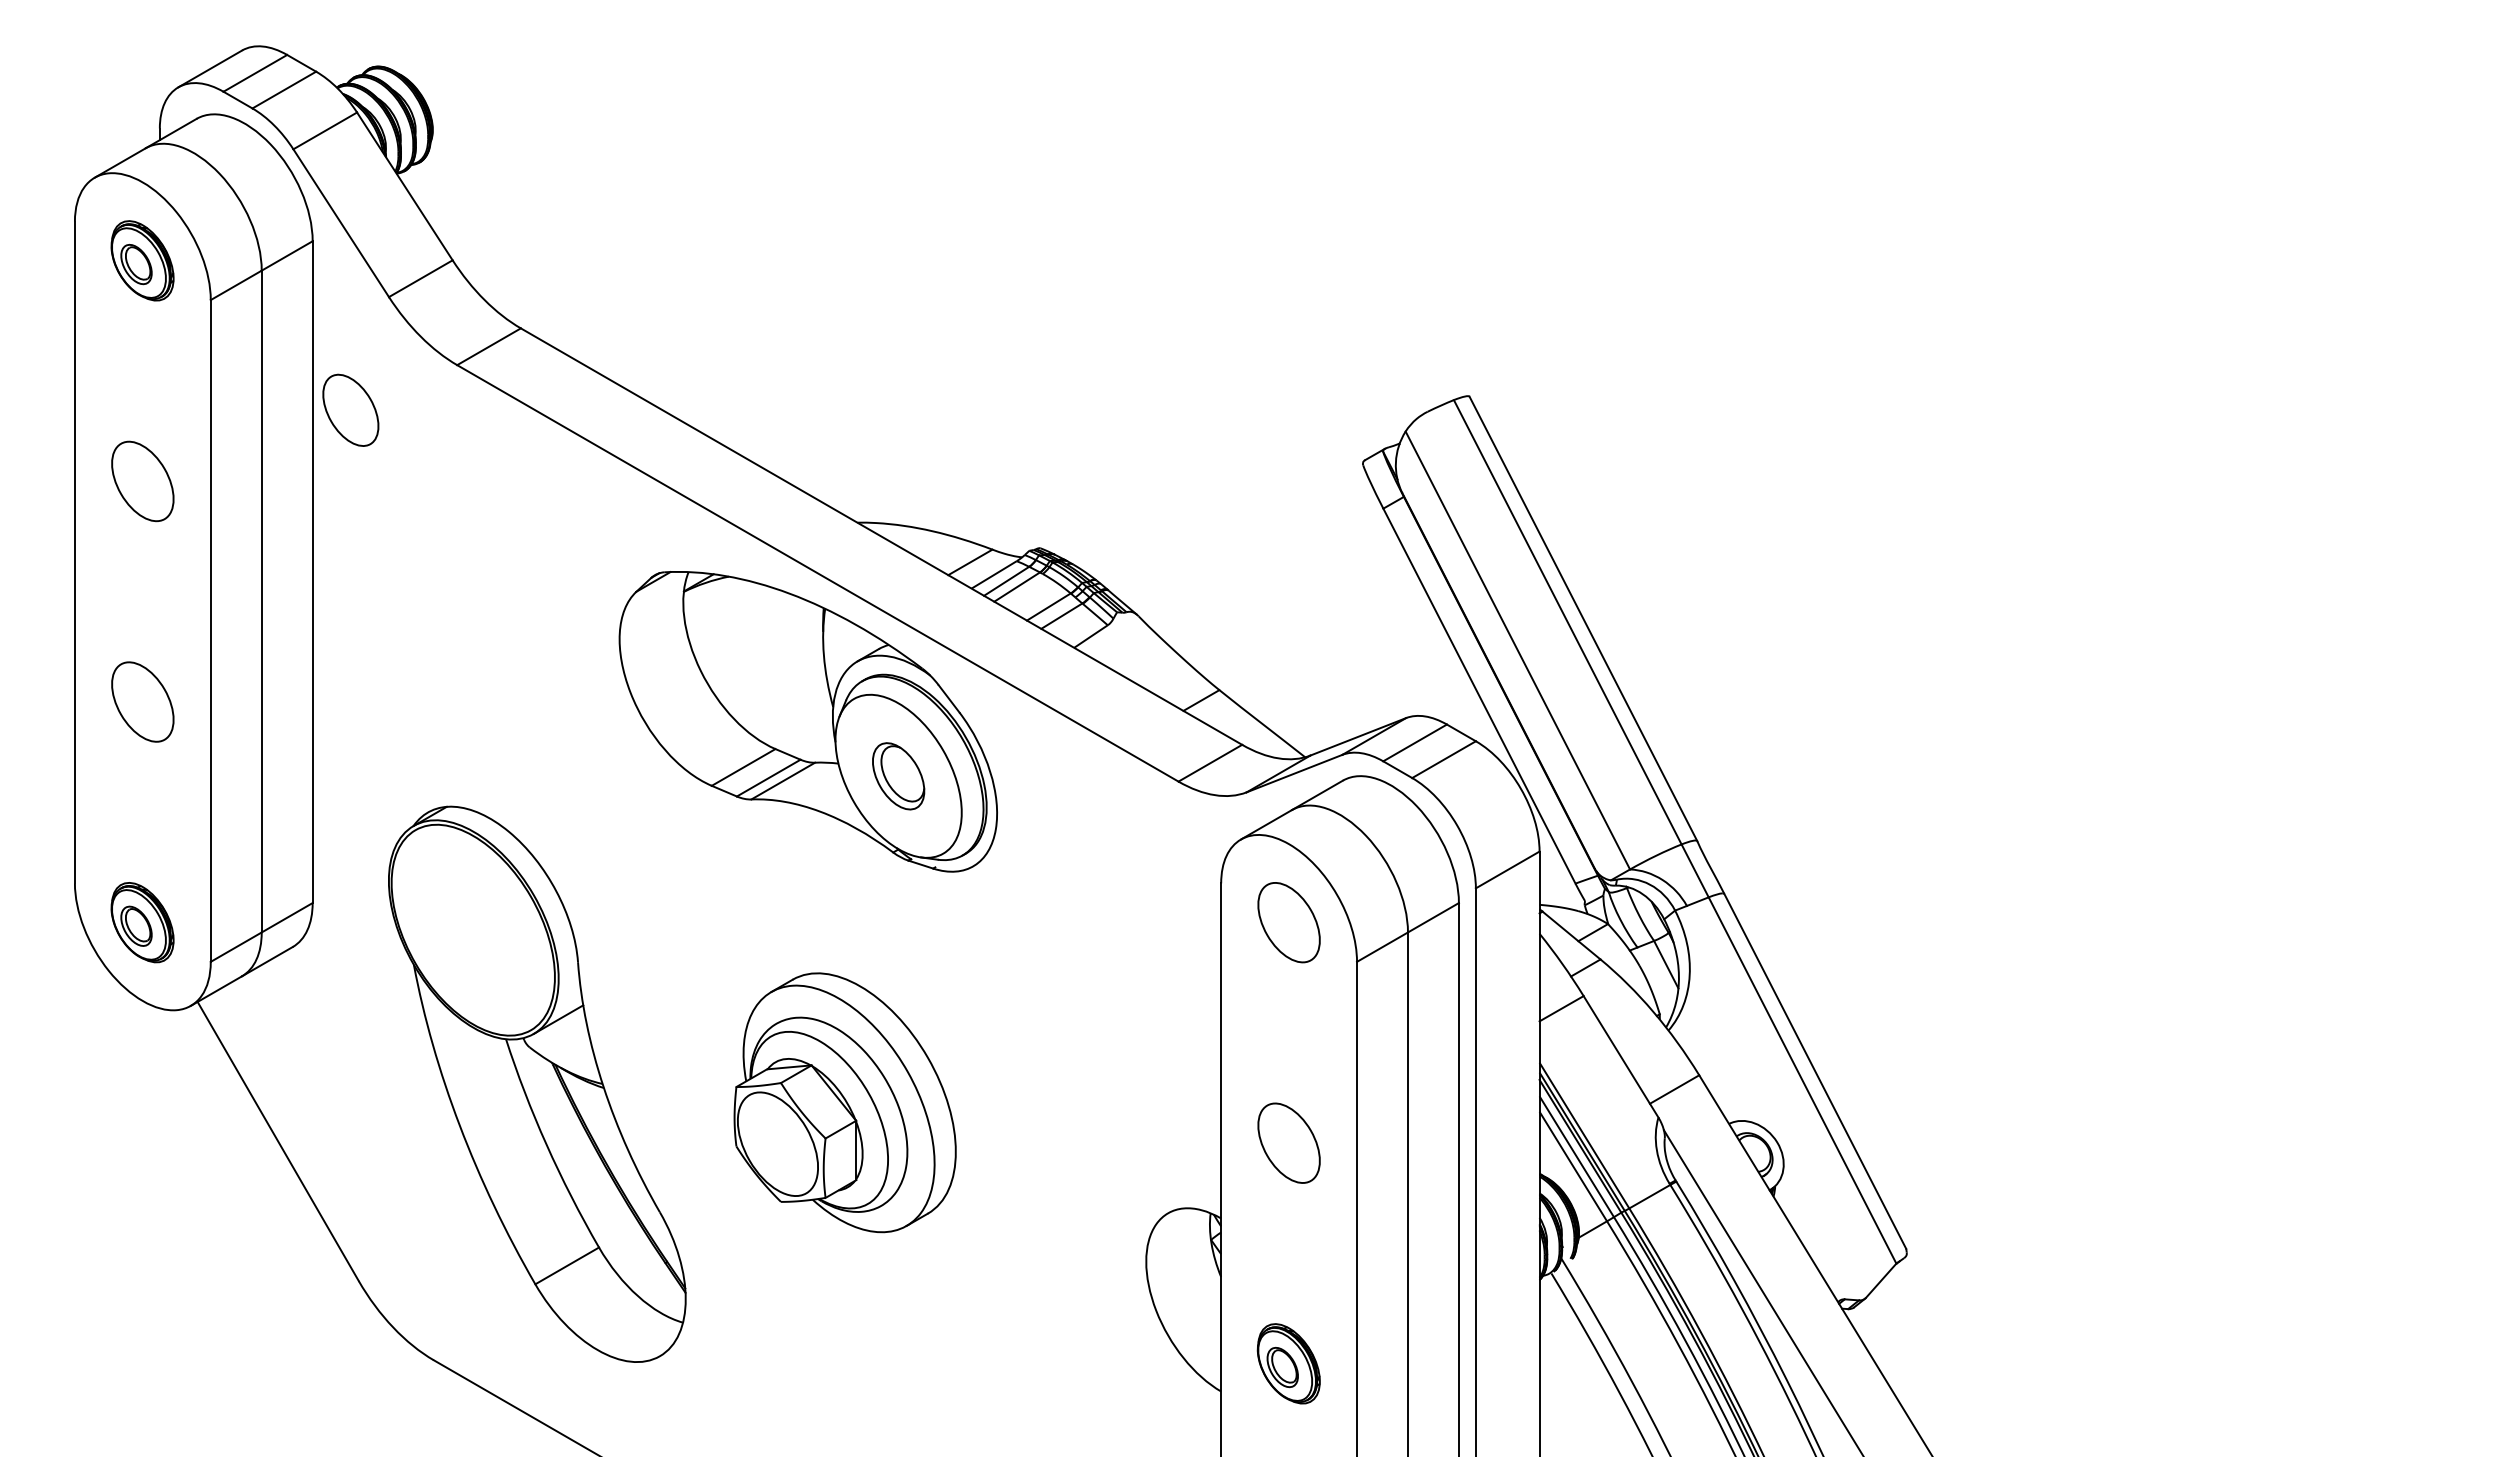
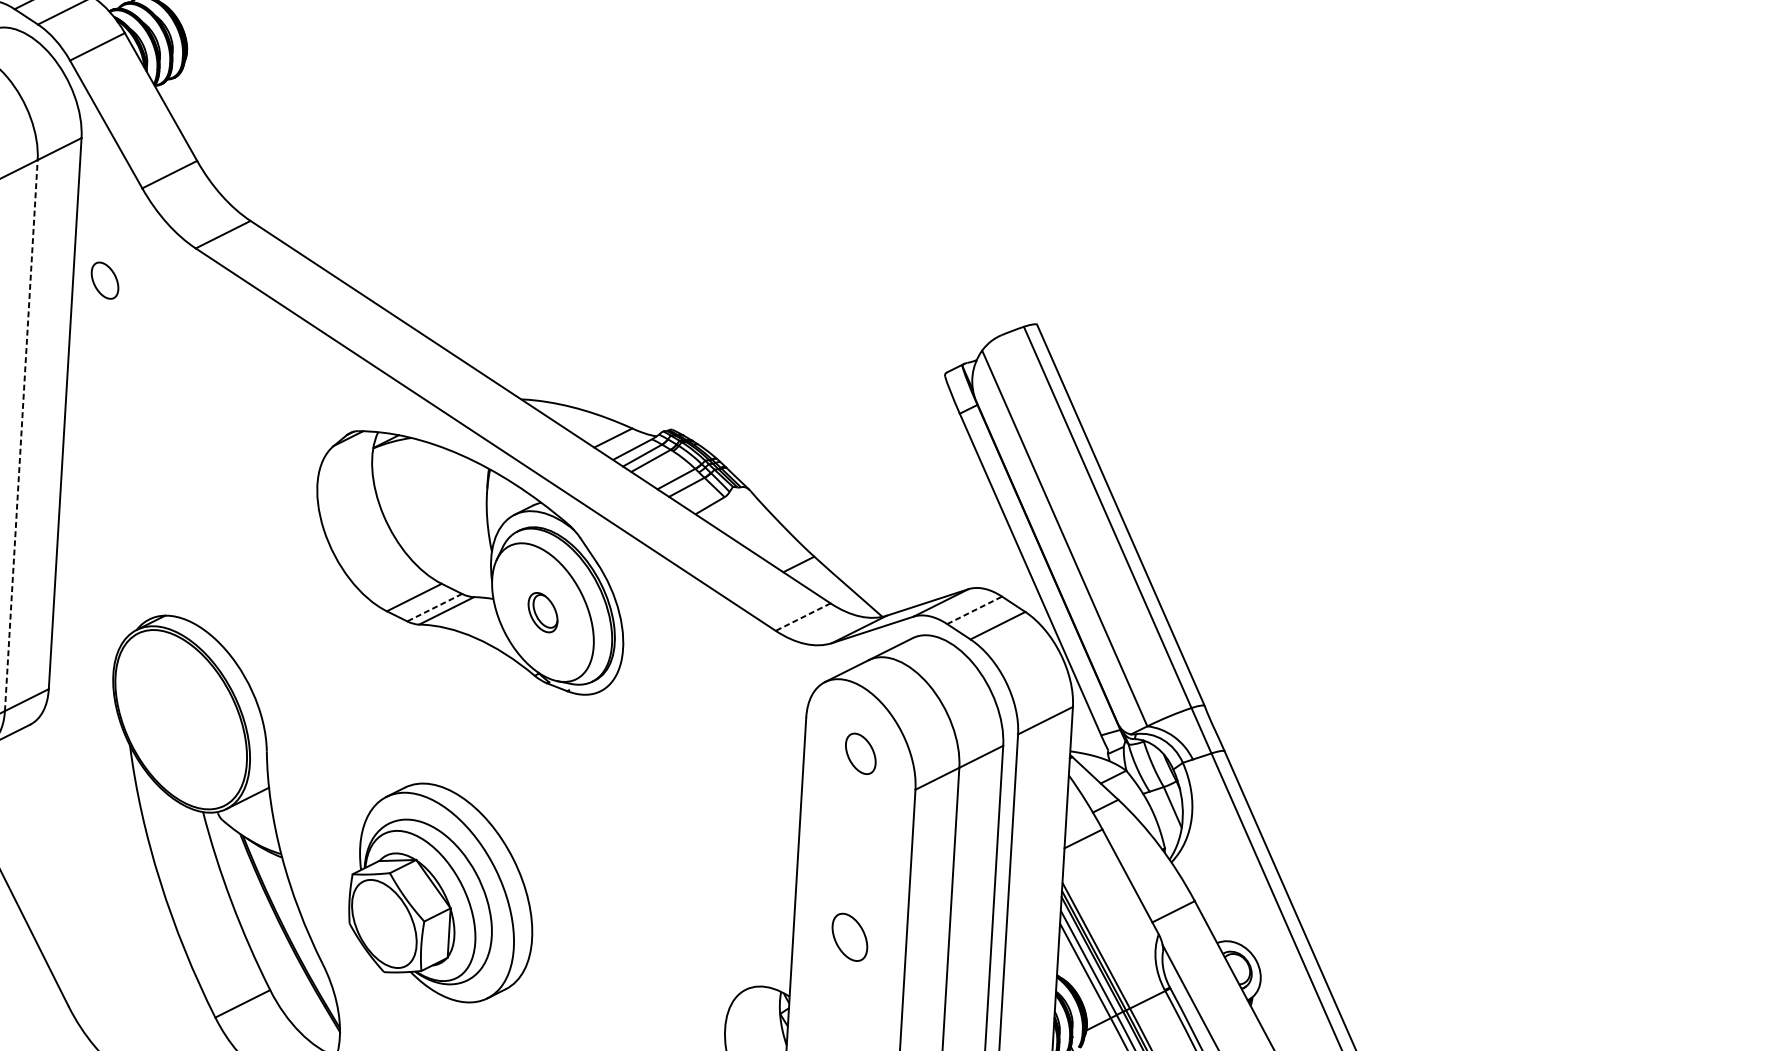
part: (350, 409) -> (104, 280), size x0.6
line: (261, 601) -> (21, 435), solid -> dashed
line: (1415, 742) -> (975, 610), solid -> dashed
line: (1210, 763) -> (803, 617), solid -> dashed
part: (898, 776) -> (542, 612), size x0.7
line: (768, 778) -> (434, 607), solid -> dashed
part: (1288, 922) -> (860, 753), size x0.6
part: (844, 1102) -> (441, 892), moved
part: (1288, 1142) -> (849, 936), size x0.7

